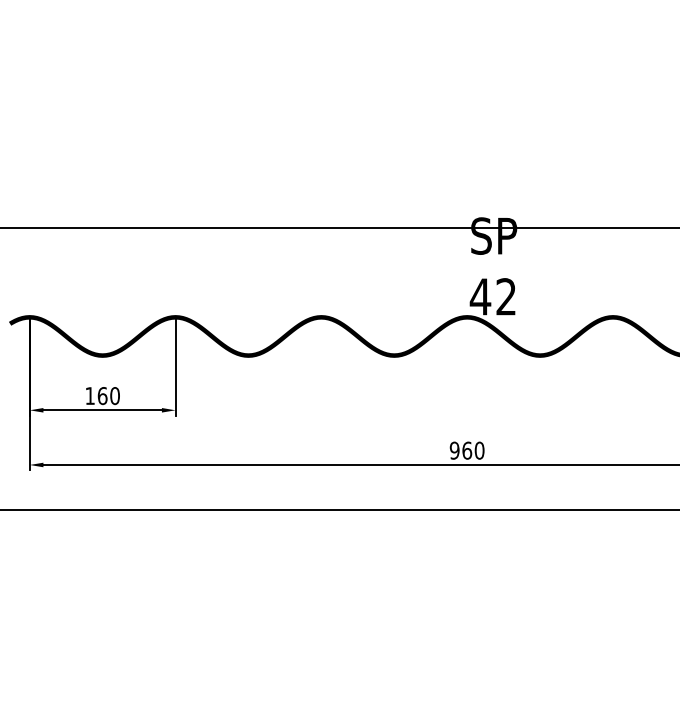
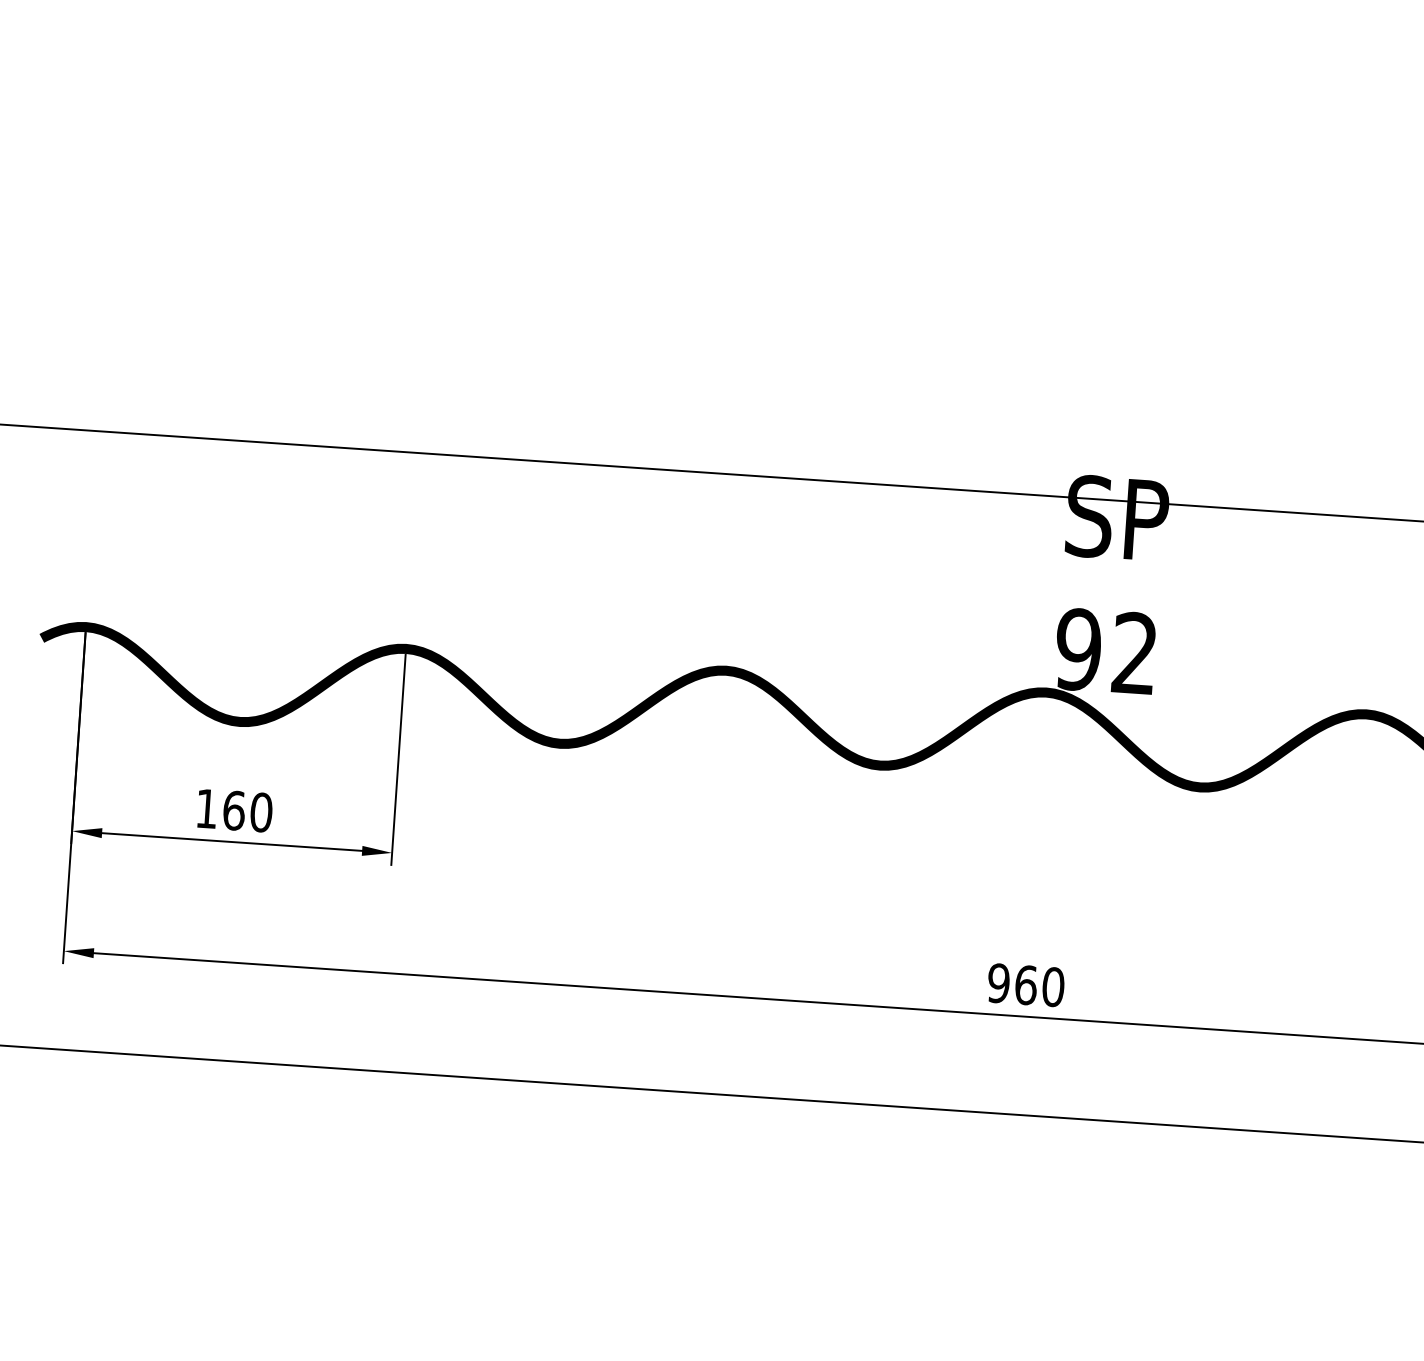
text: (480, 296) -> (1078, 648), 42 -> 92

